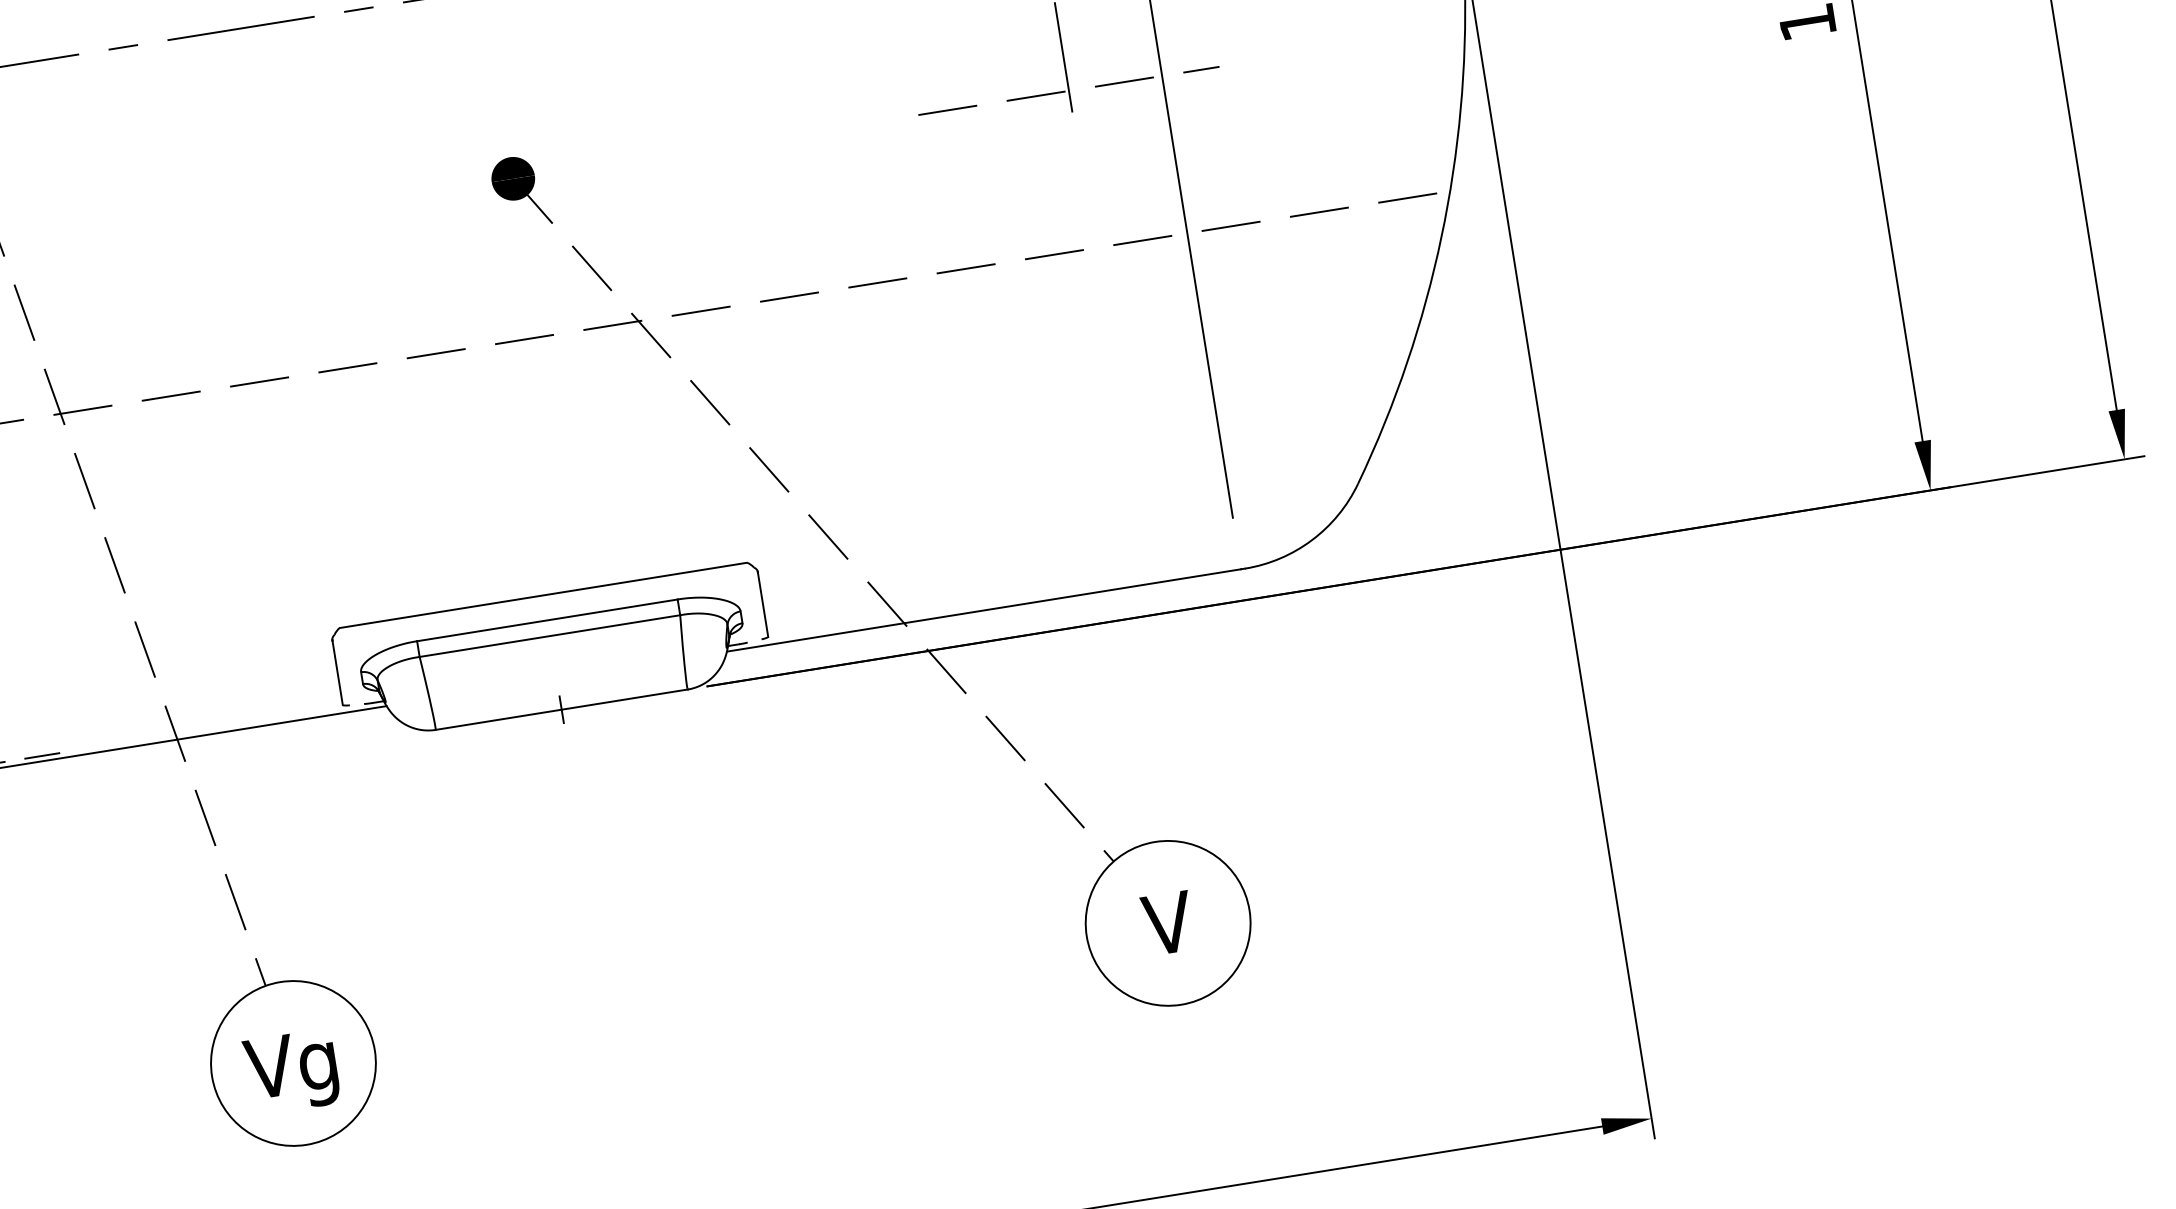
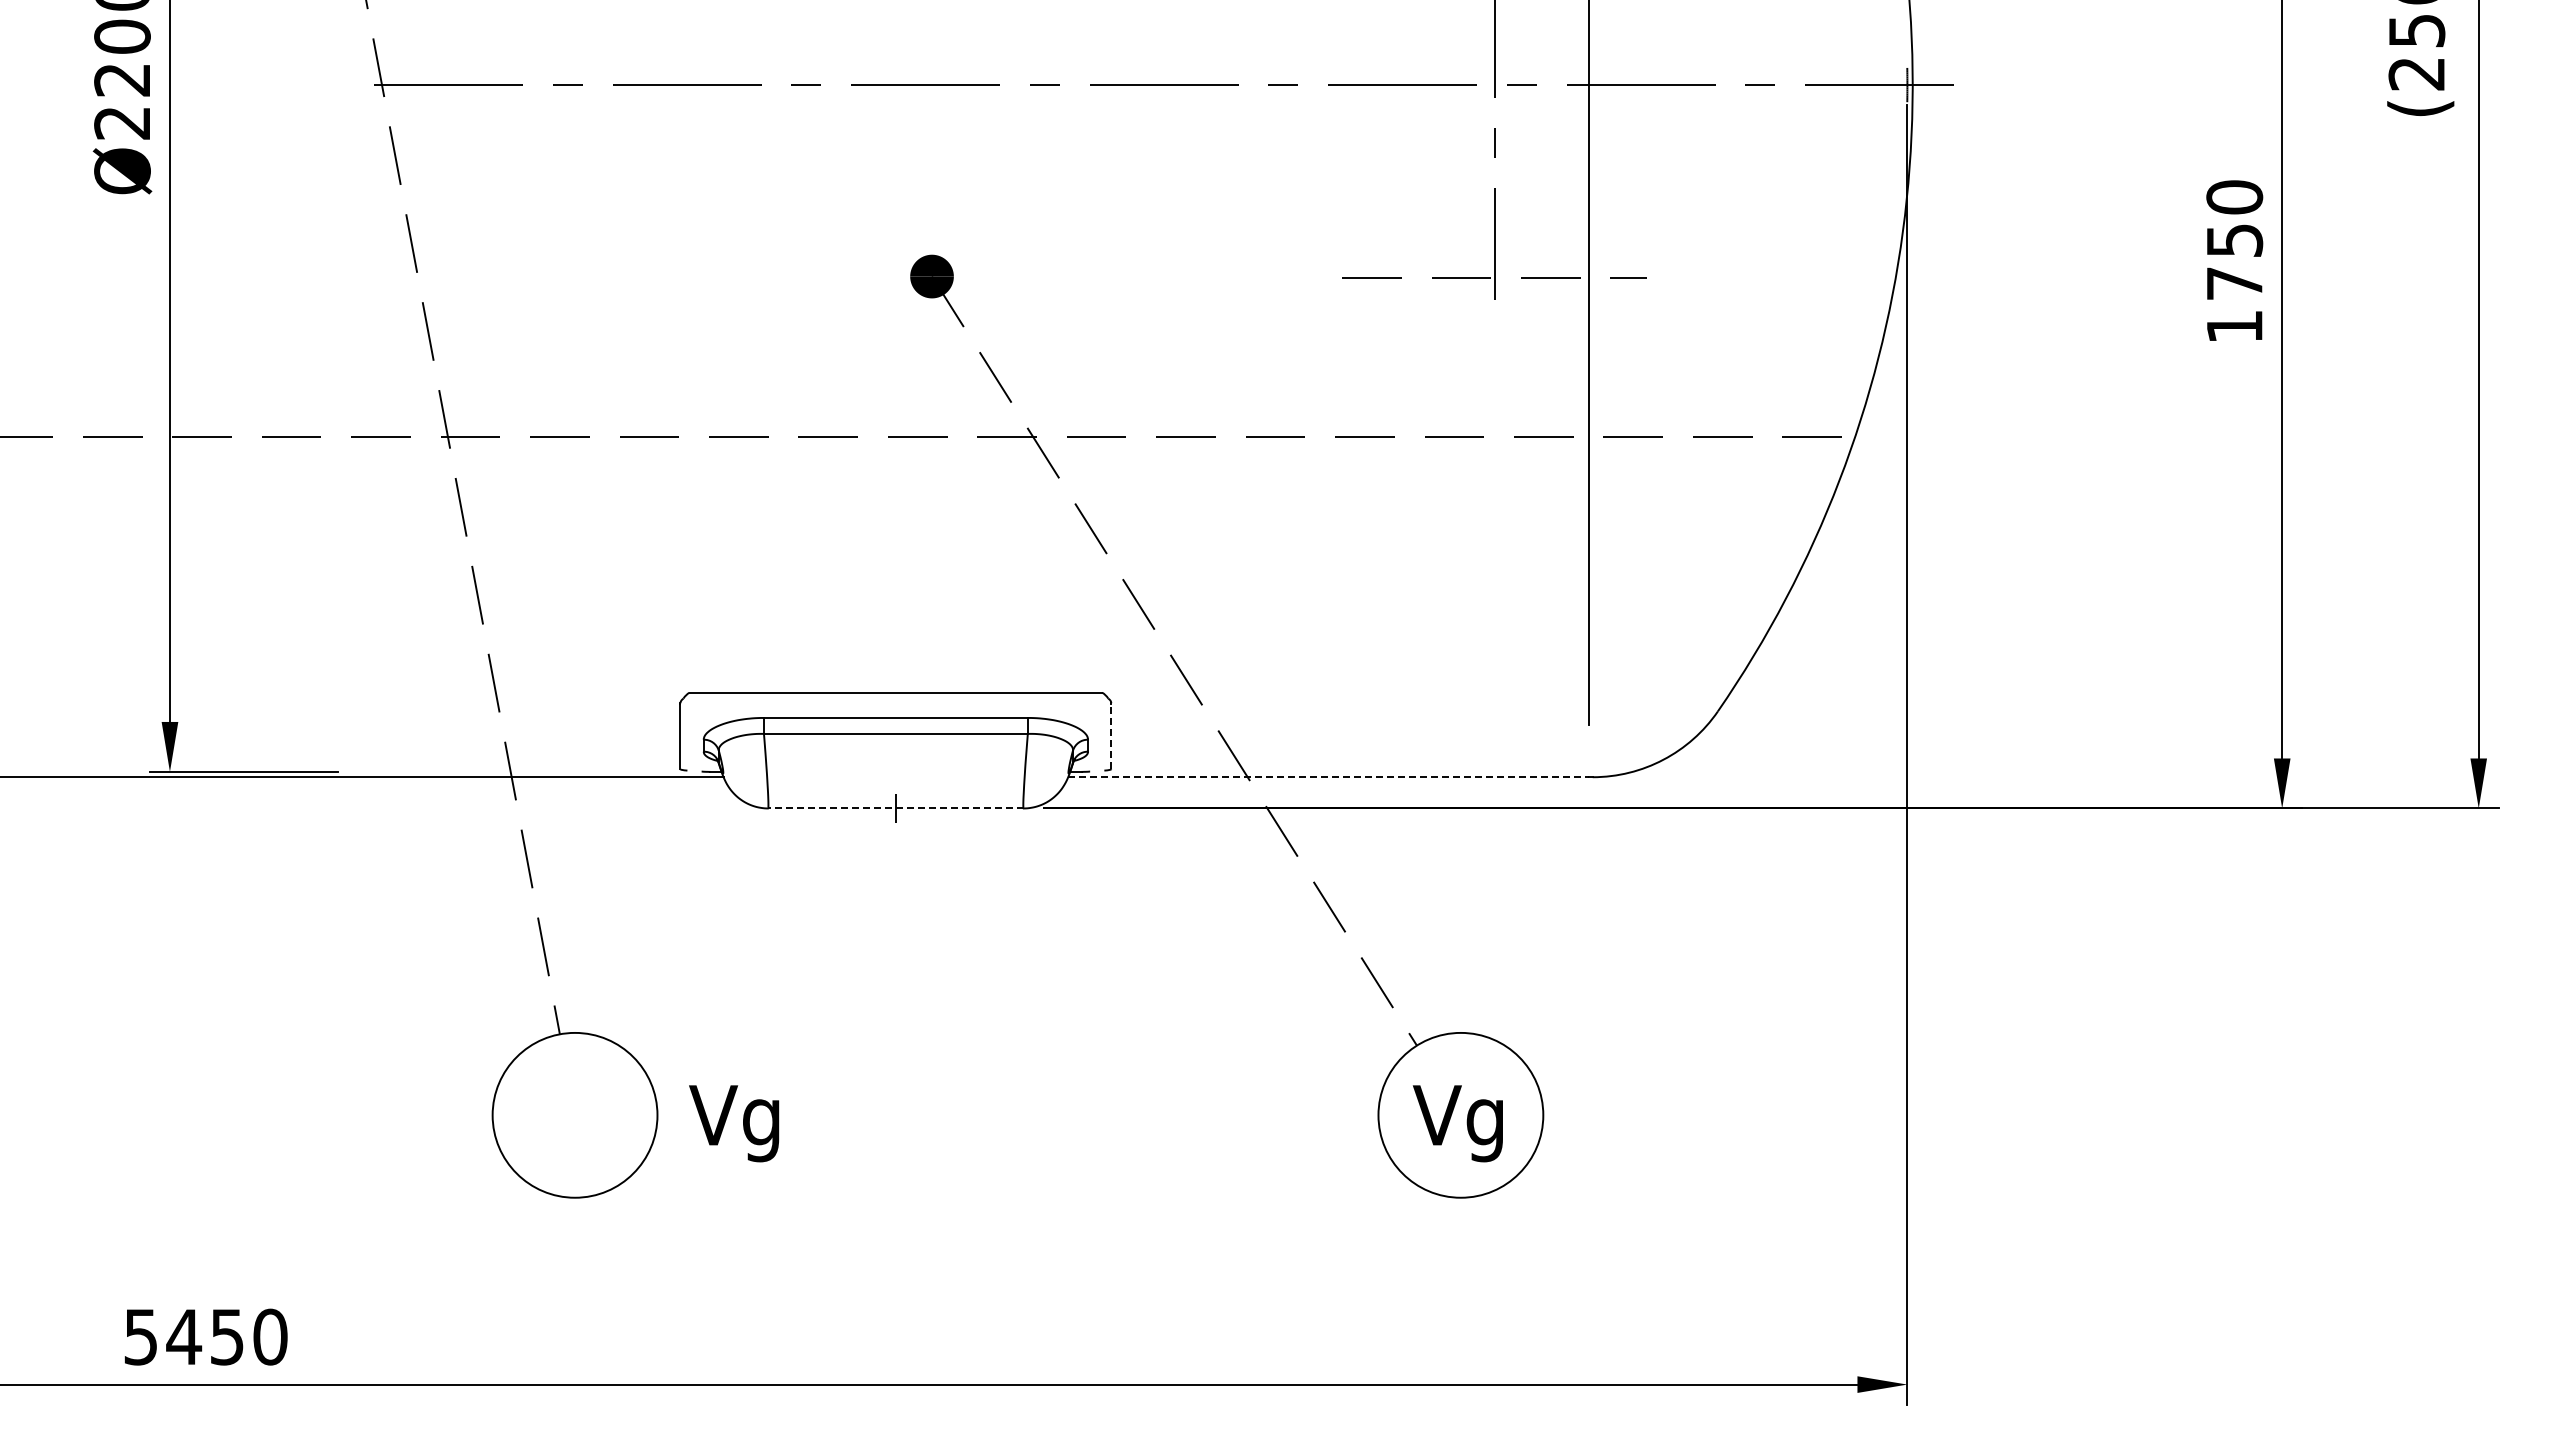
line: (763, 604) -> (1111, 736), solid -> dashed
line: (984, 610) -> (1329, 777), solid -> dashed
line: (561, 709) -> (895, 808), solid -> dashed
line: (42, 755) -> (375, 771), removed
text: (1166, 931) -> (1457, 1123), V -> Vg
text: (292, 1071) -> (734, 1123), moved

